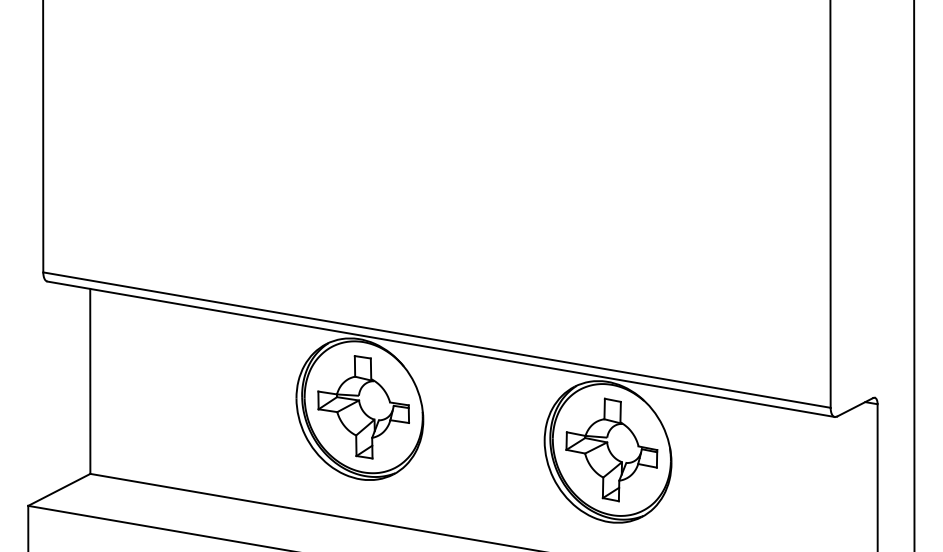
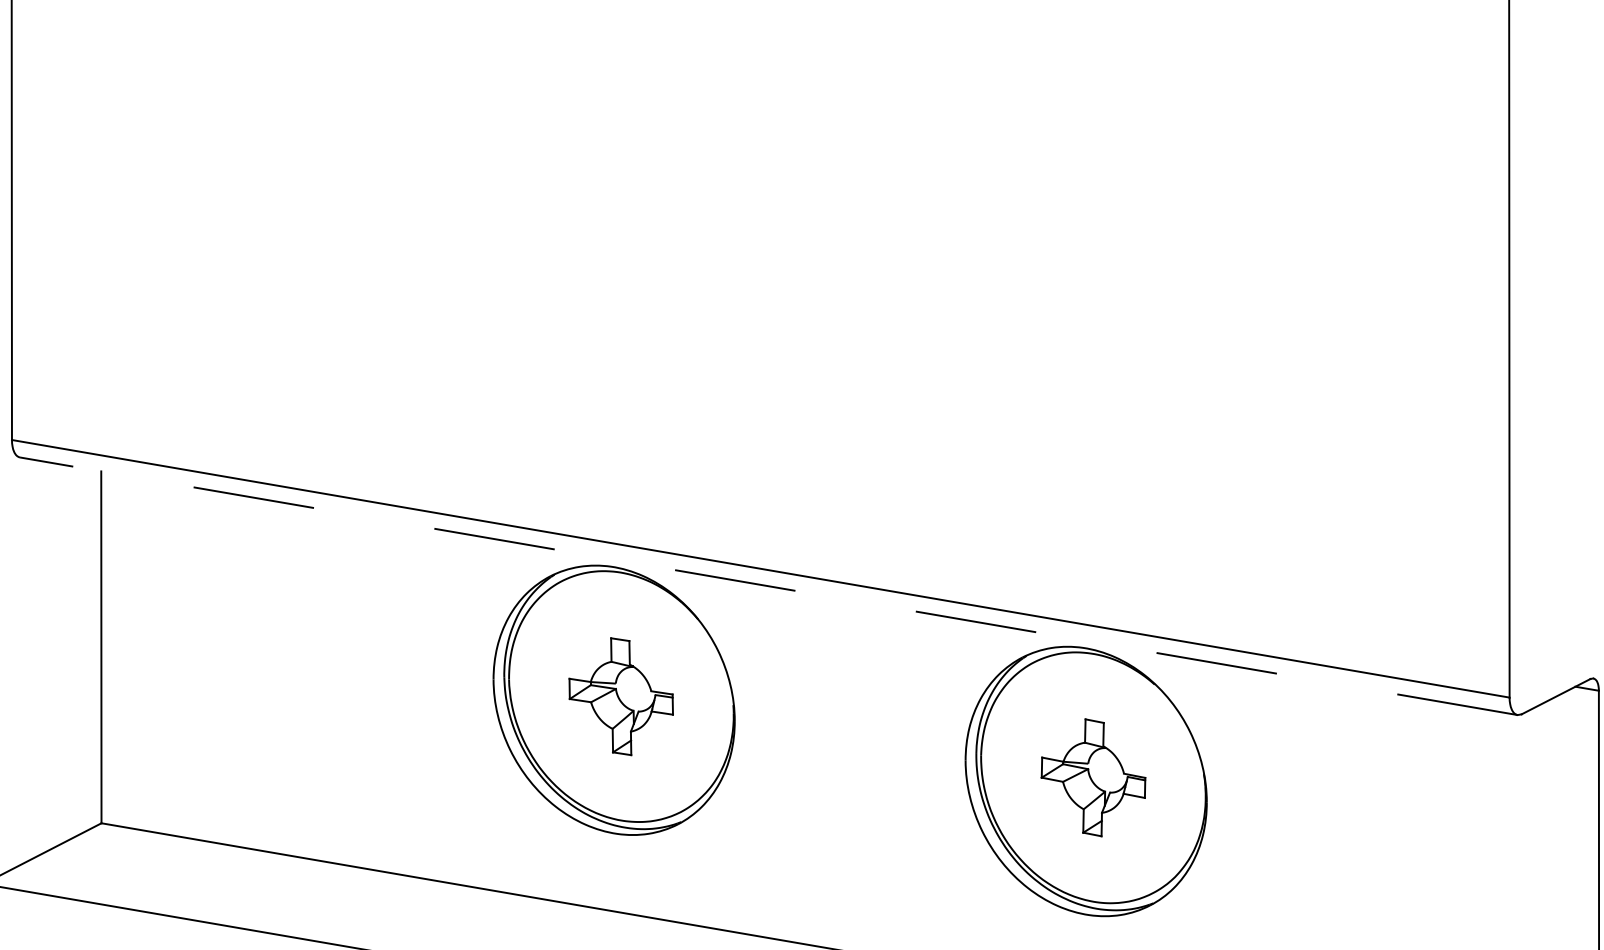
line: (440, 349) -> (767, 586), solid -> dashed
part: (363, 407) -> (621, 696), size x0.6
part: (611, 449) -> (1092, 776), size x0.6

